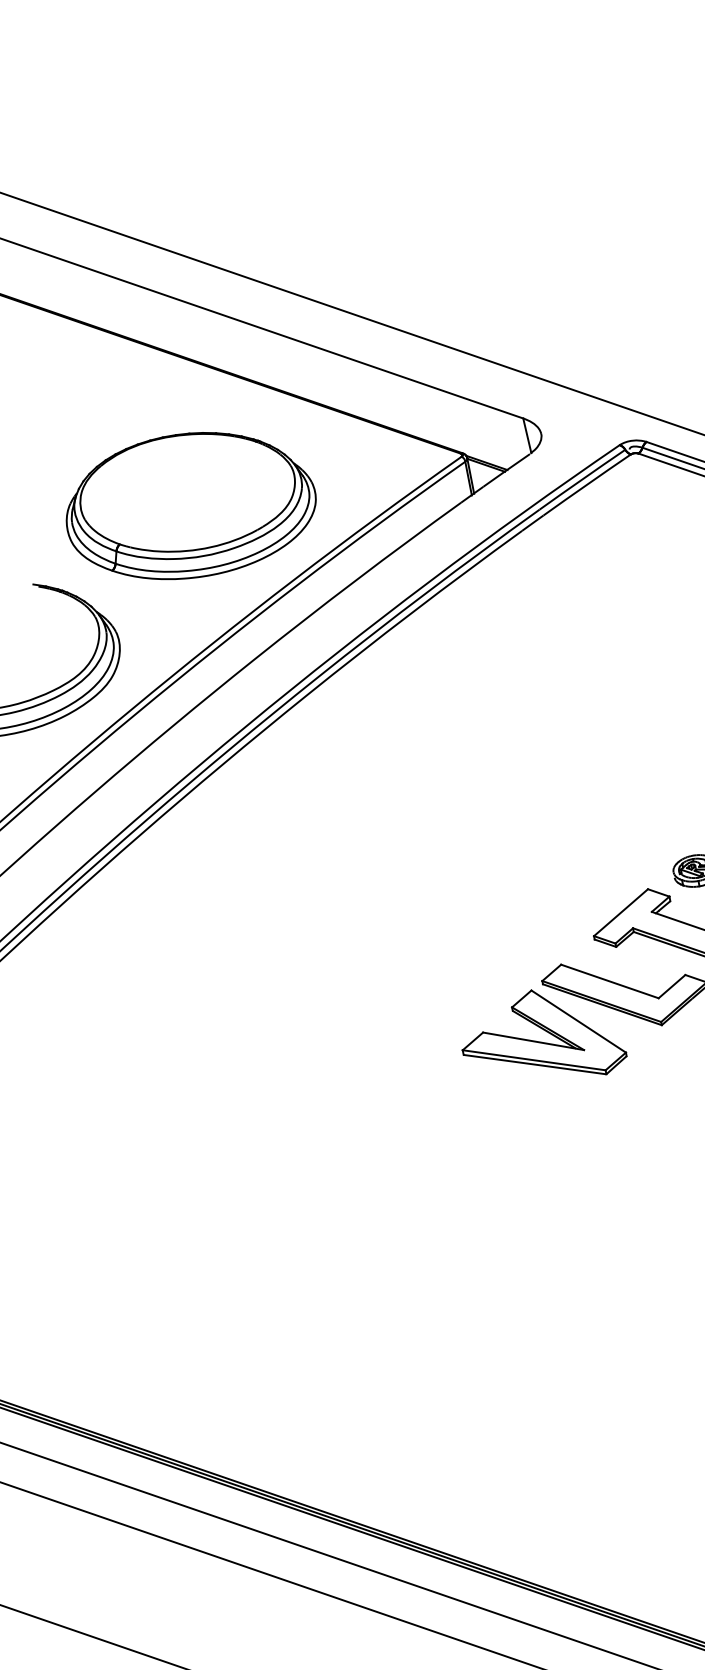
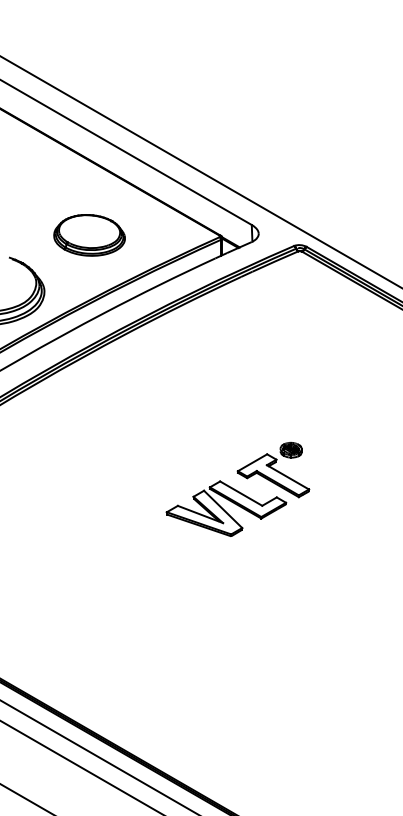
part: (189, 505) -> (89, 235), size x0.6

